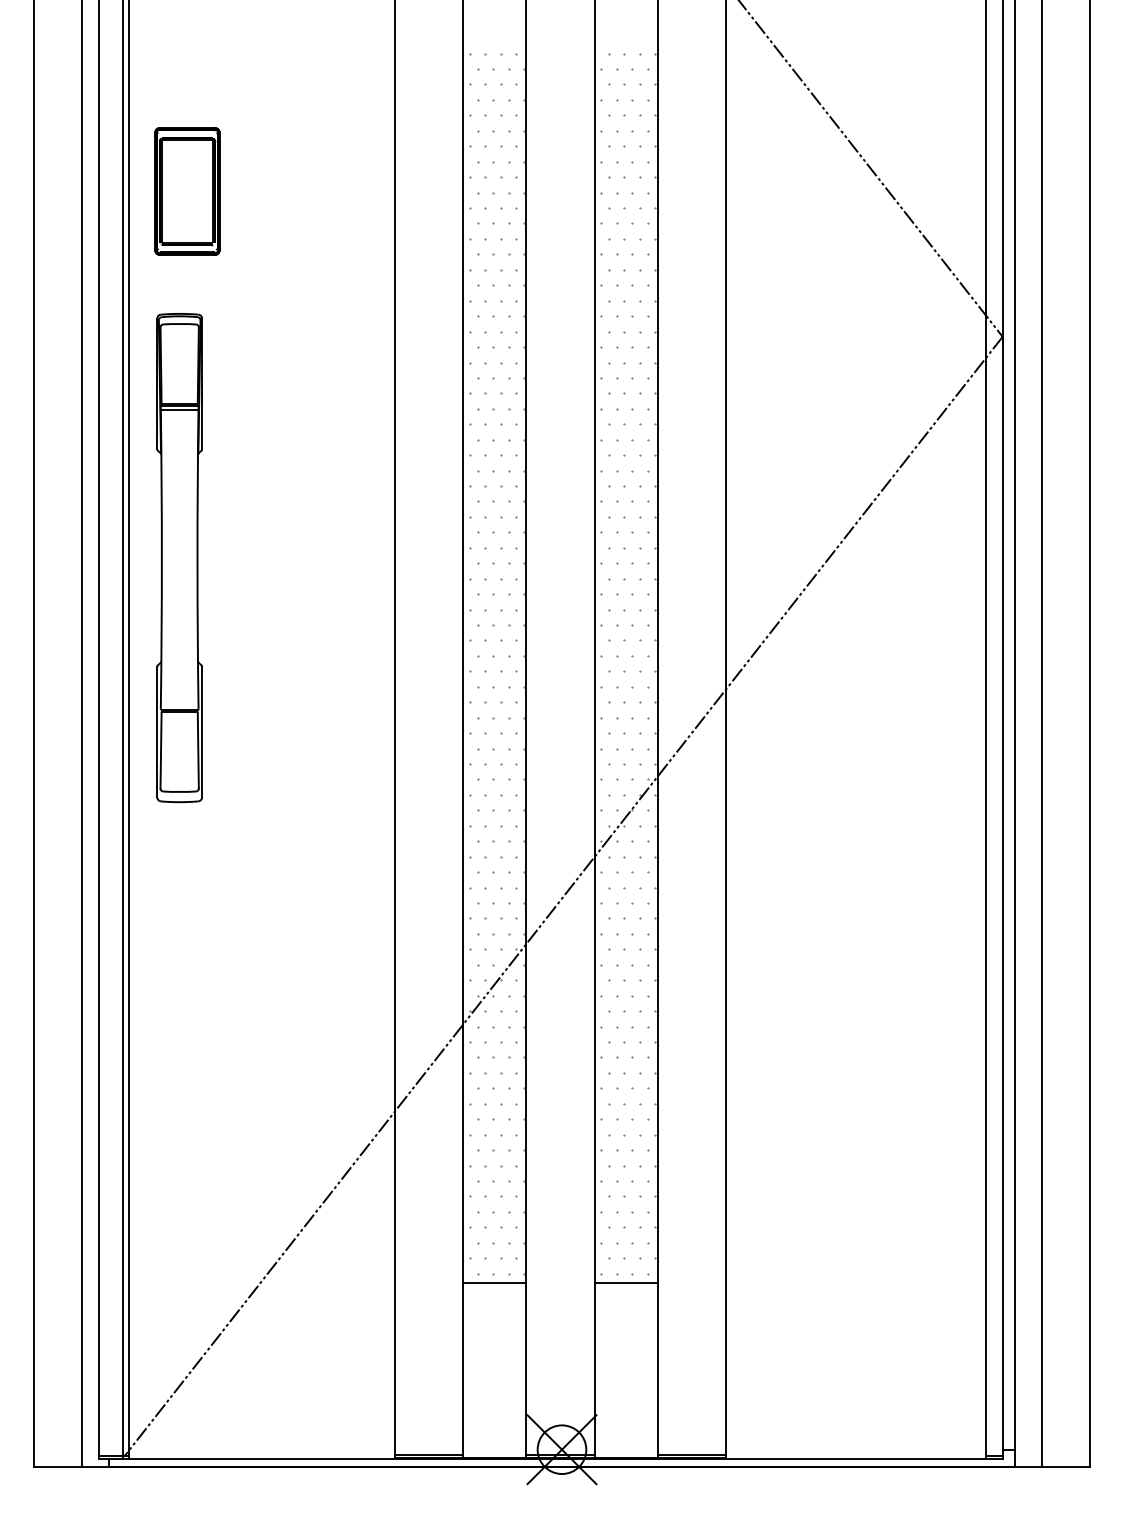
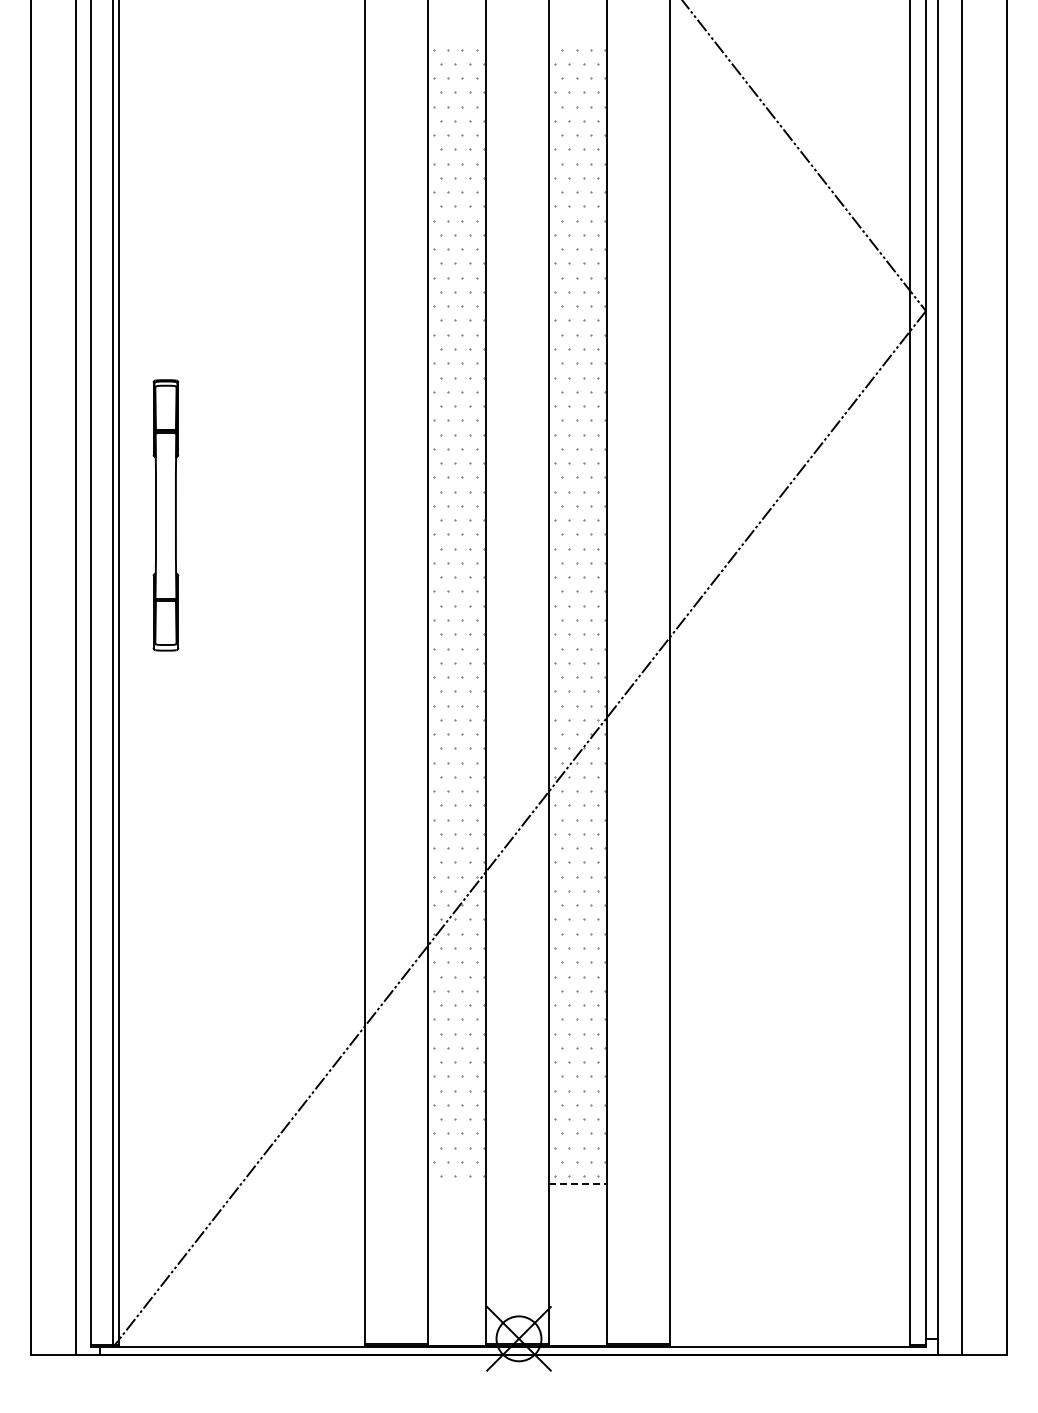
part: (186, 191) -> (172, 176), removed
part: (179, 558) -> (165, 515), size x0.6
line: (494, 1282) -> (456, 1184), removed
line: (626, 1282) -> (578, 1184), solid -> dashed

